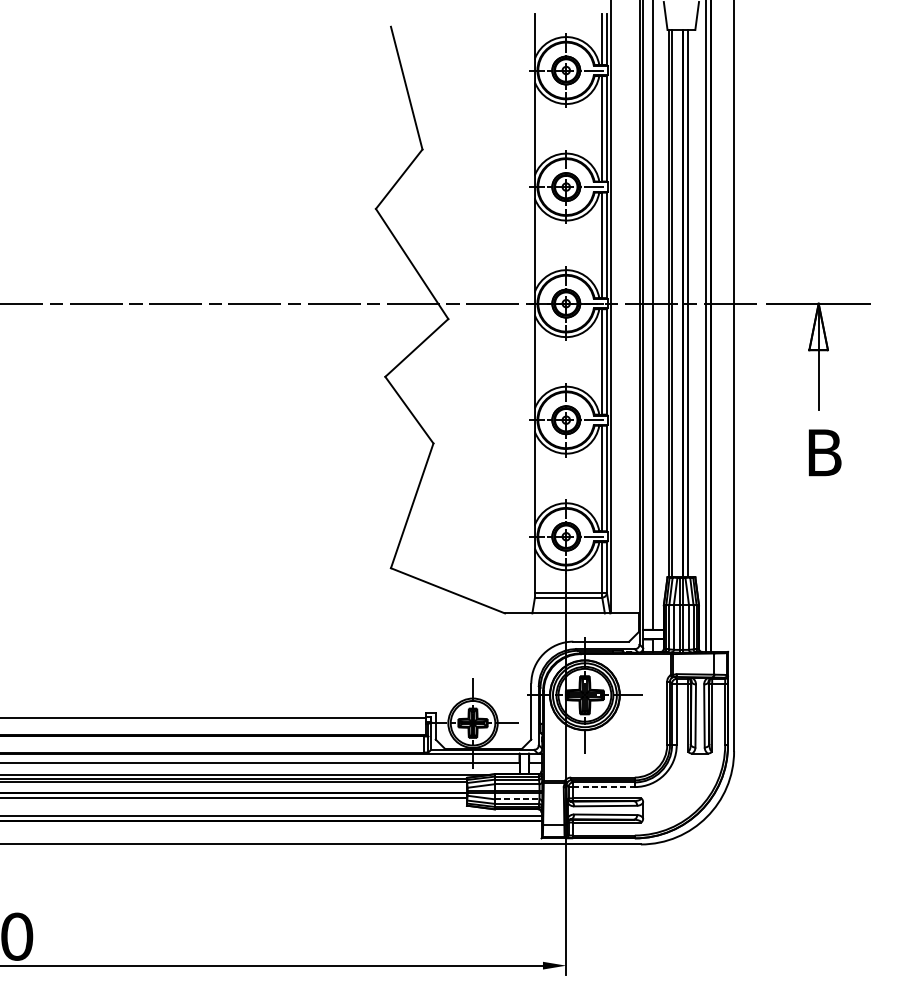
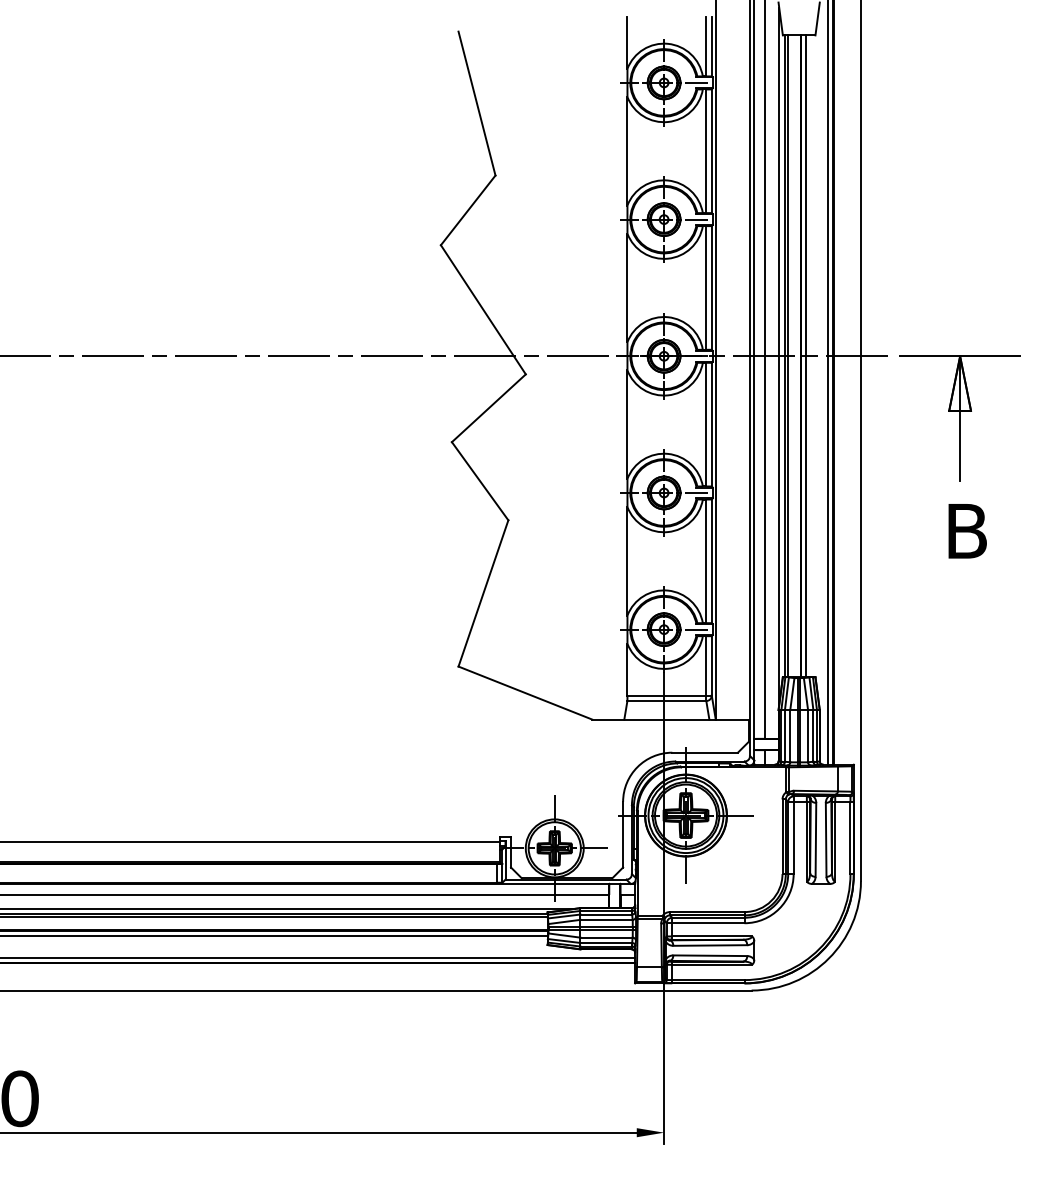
line: (664, 302) -> (779, 355), added
line: (604, 787) -> (708, 923), dashed -> solid
line: (517, 799) -> (607, 937), dashed -> solid

